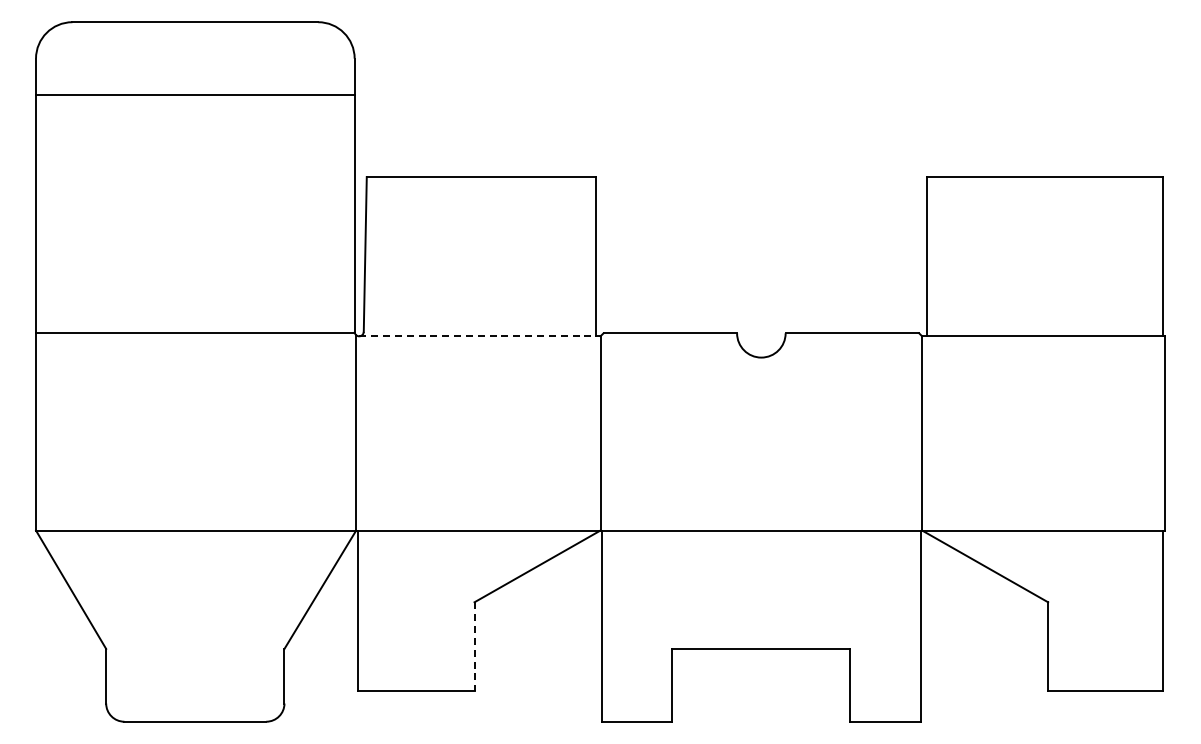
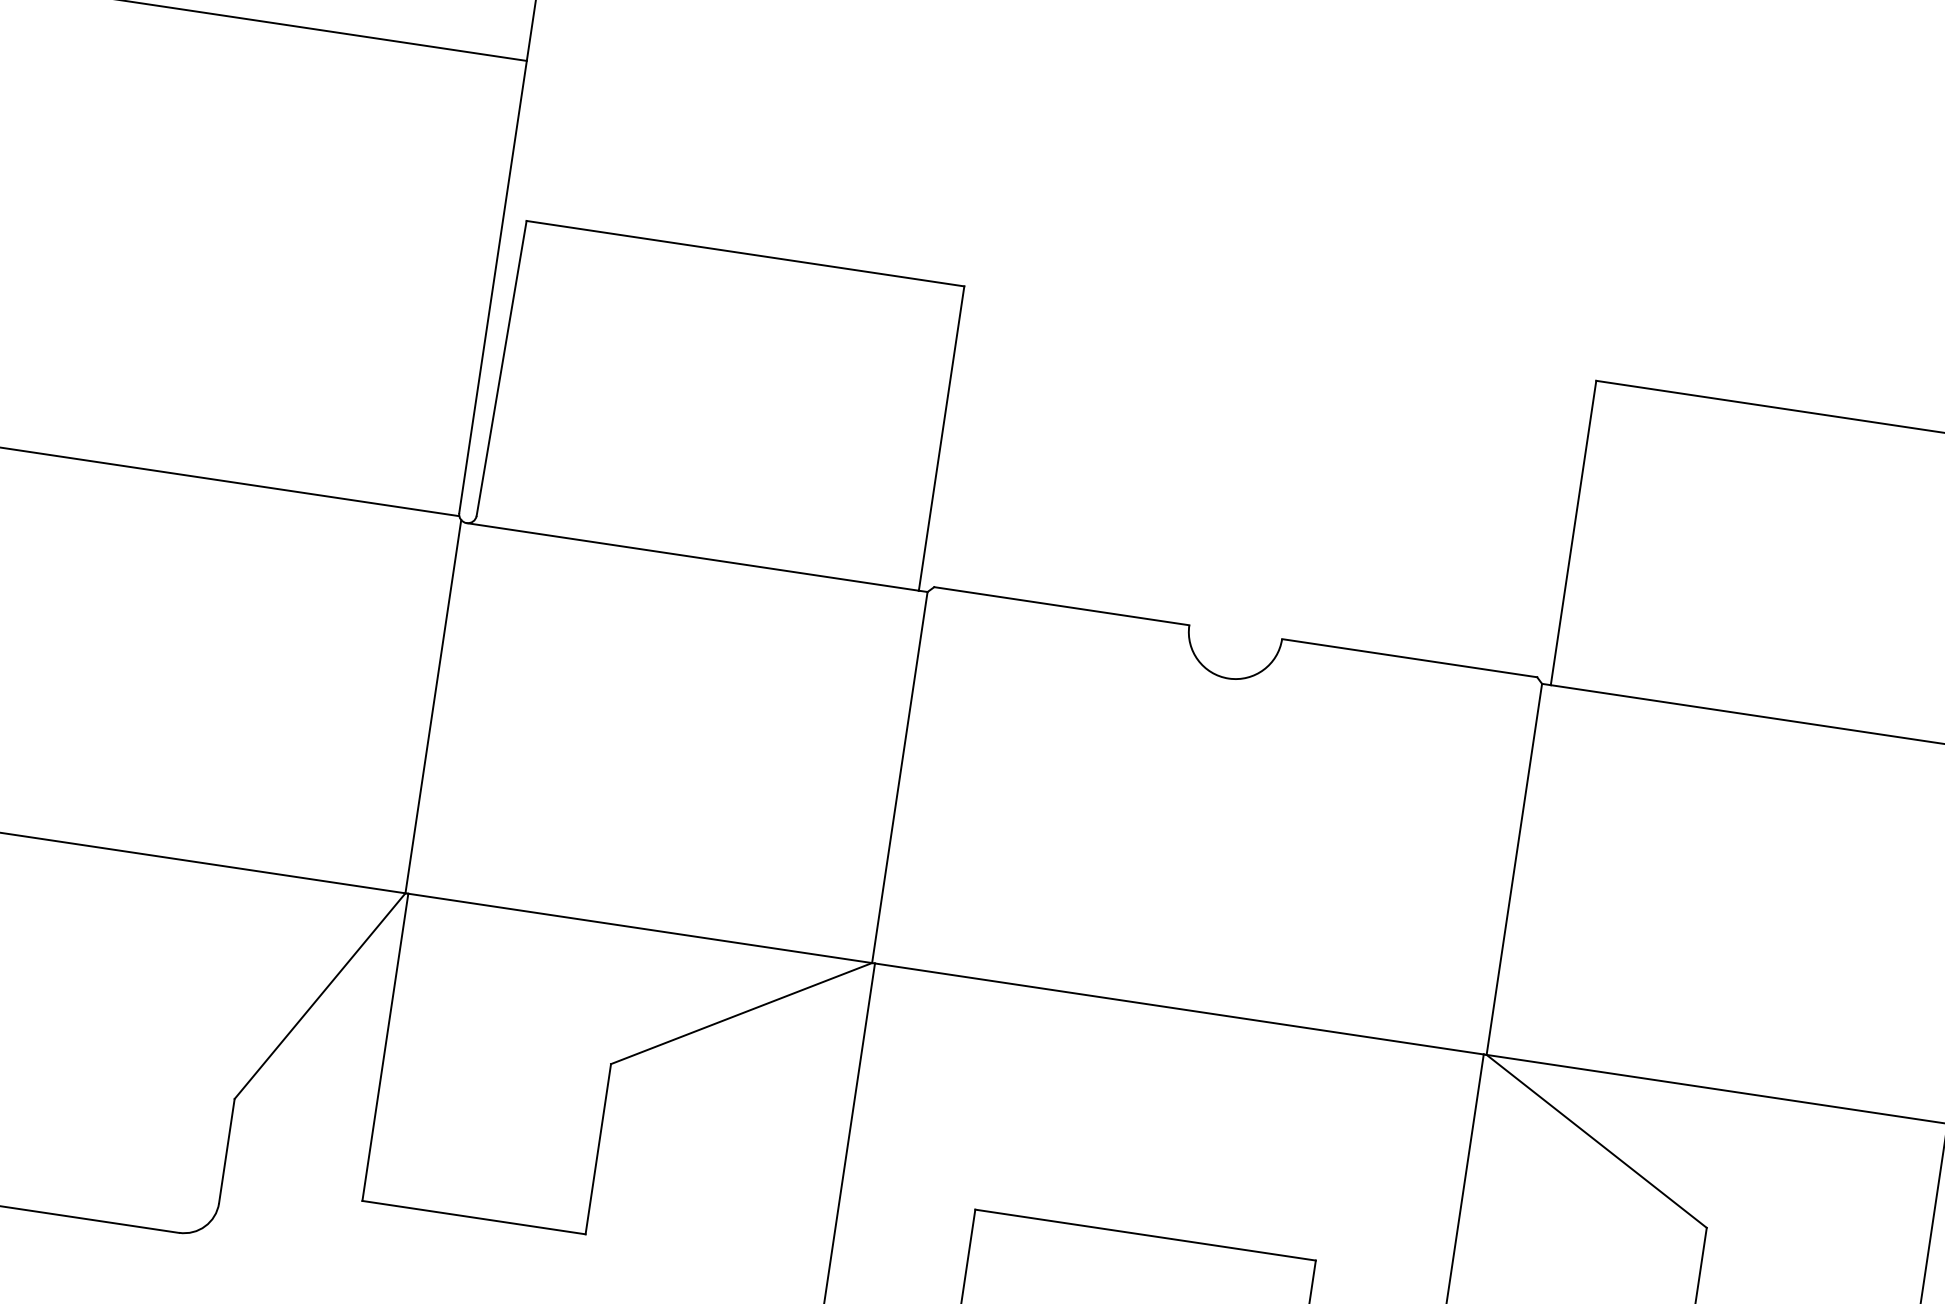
line: (478, 336) -> (694, 557), dashed -> solid
line: (474, 646) -> (598, 1148), dashed -> solid

